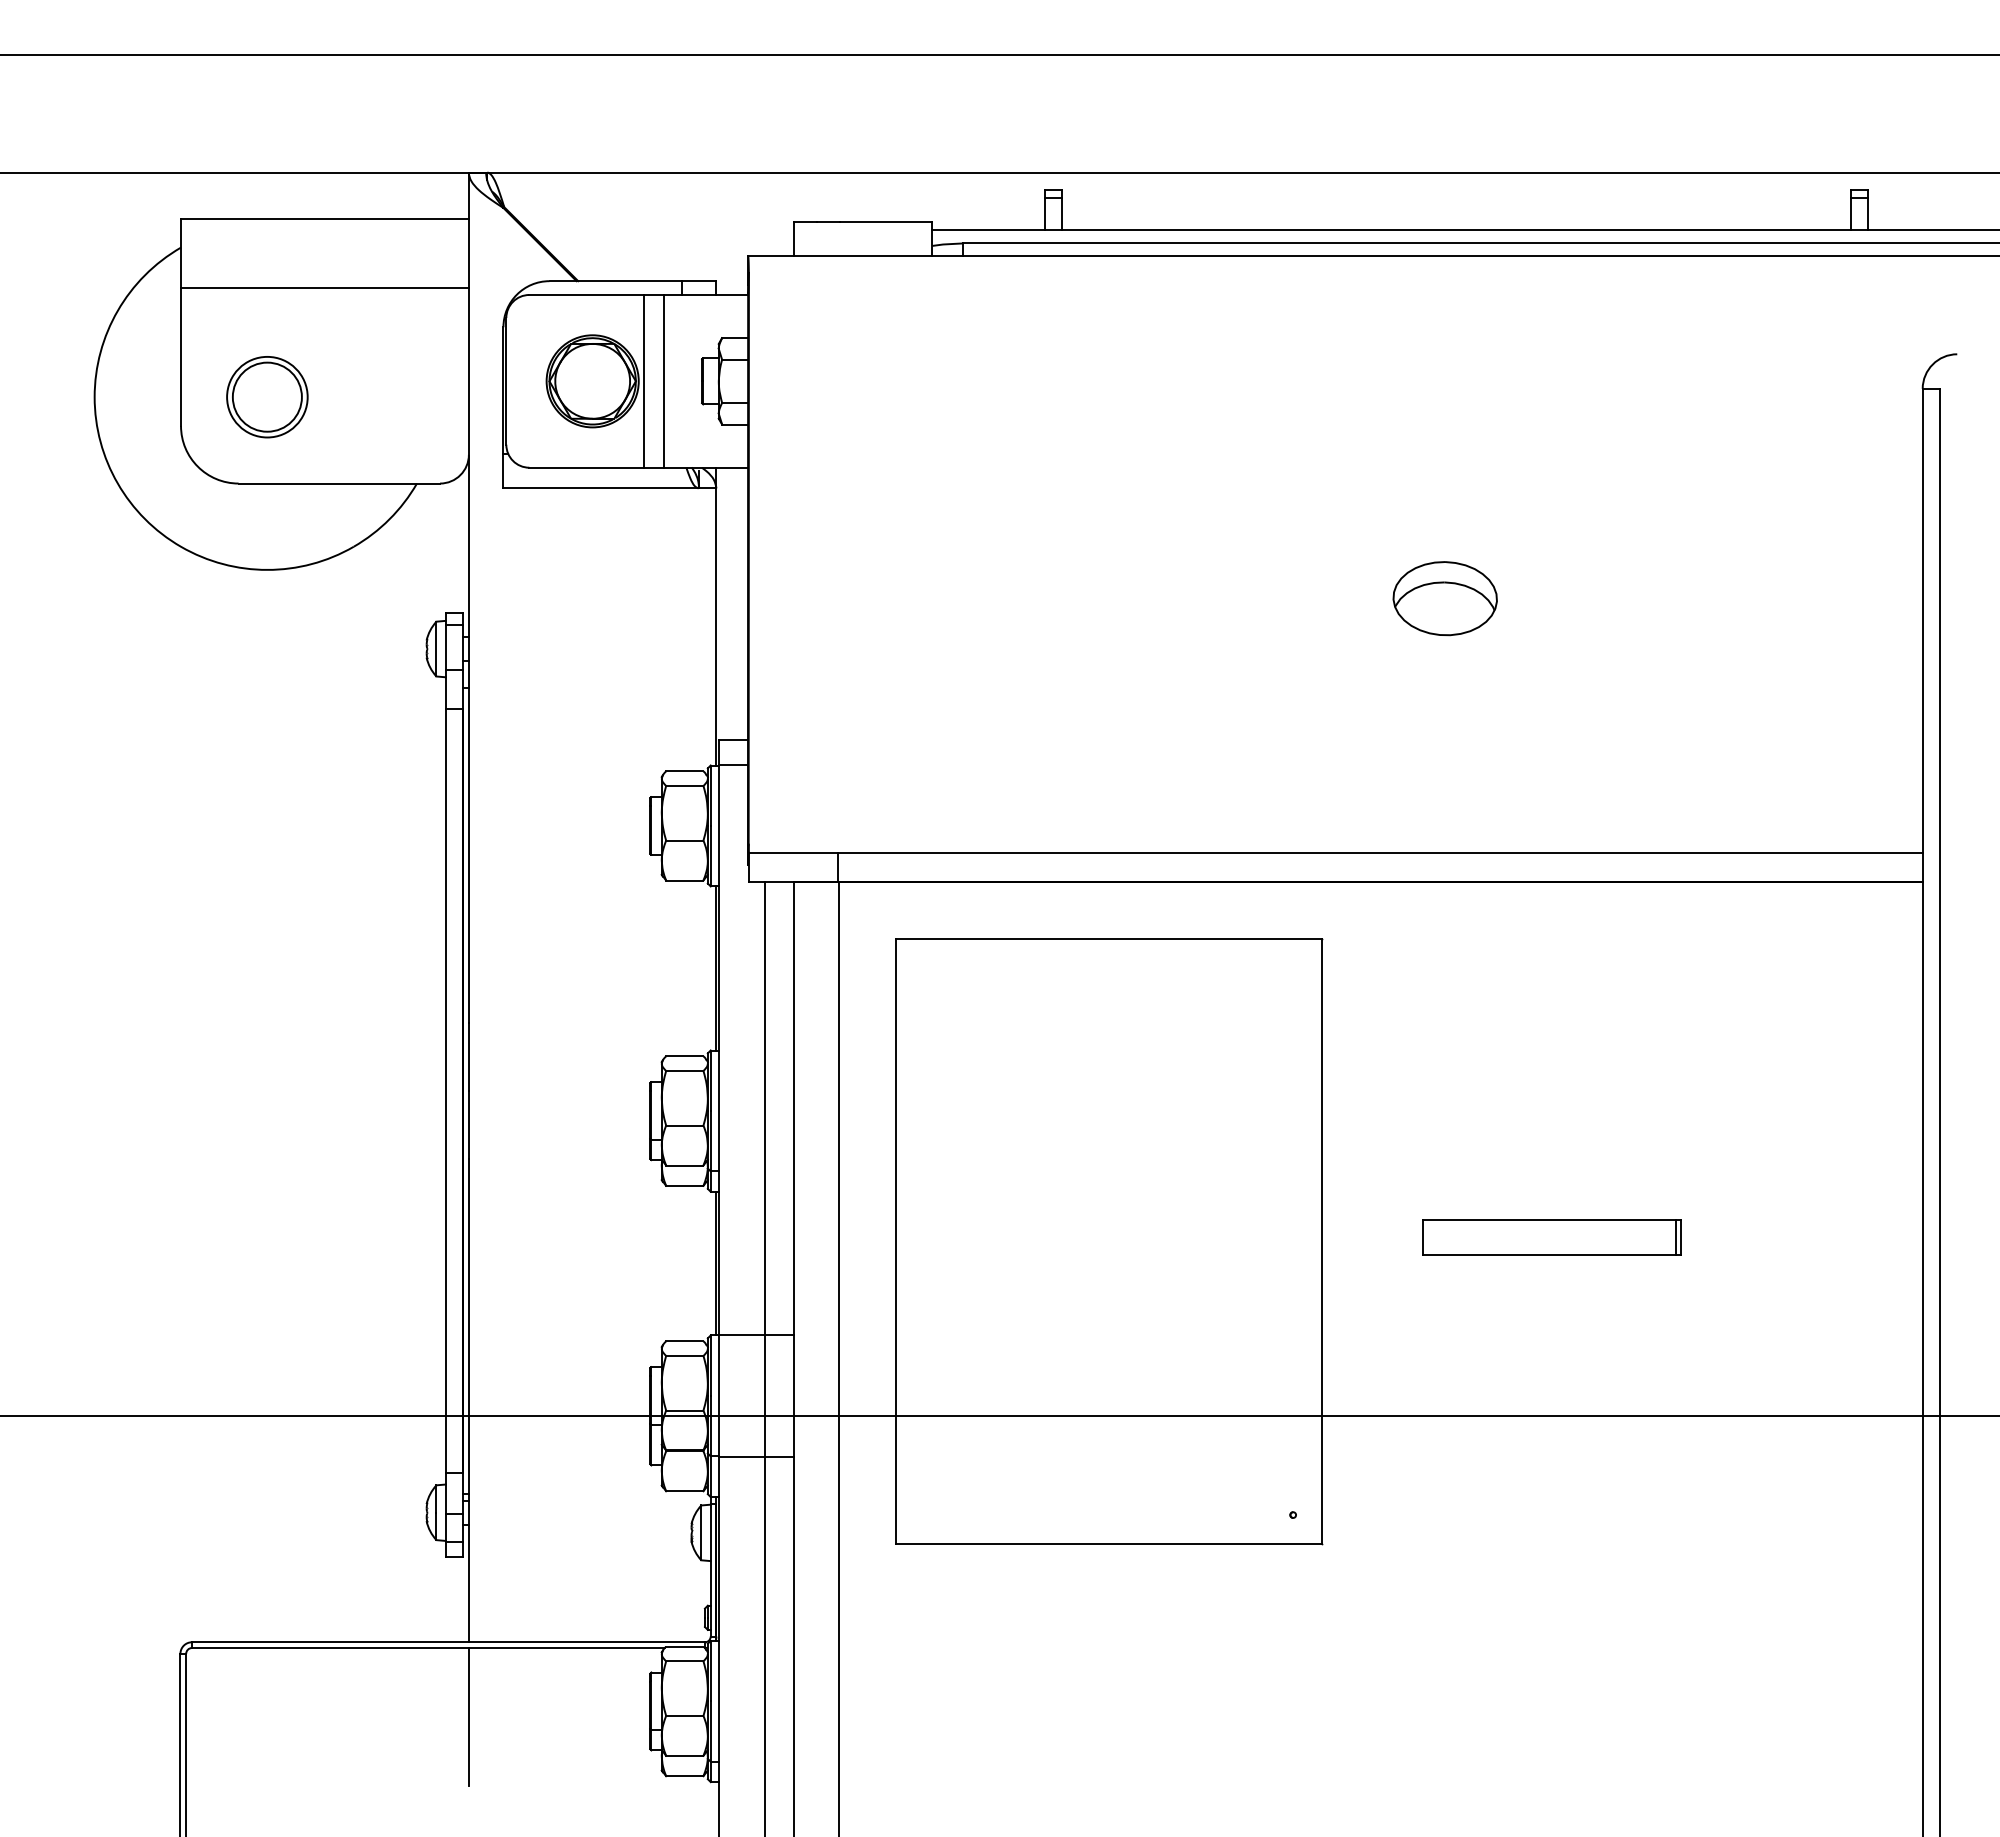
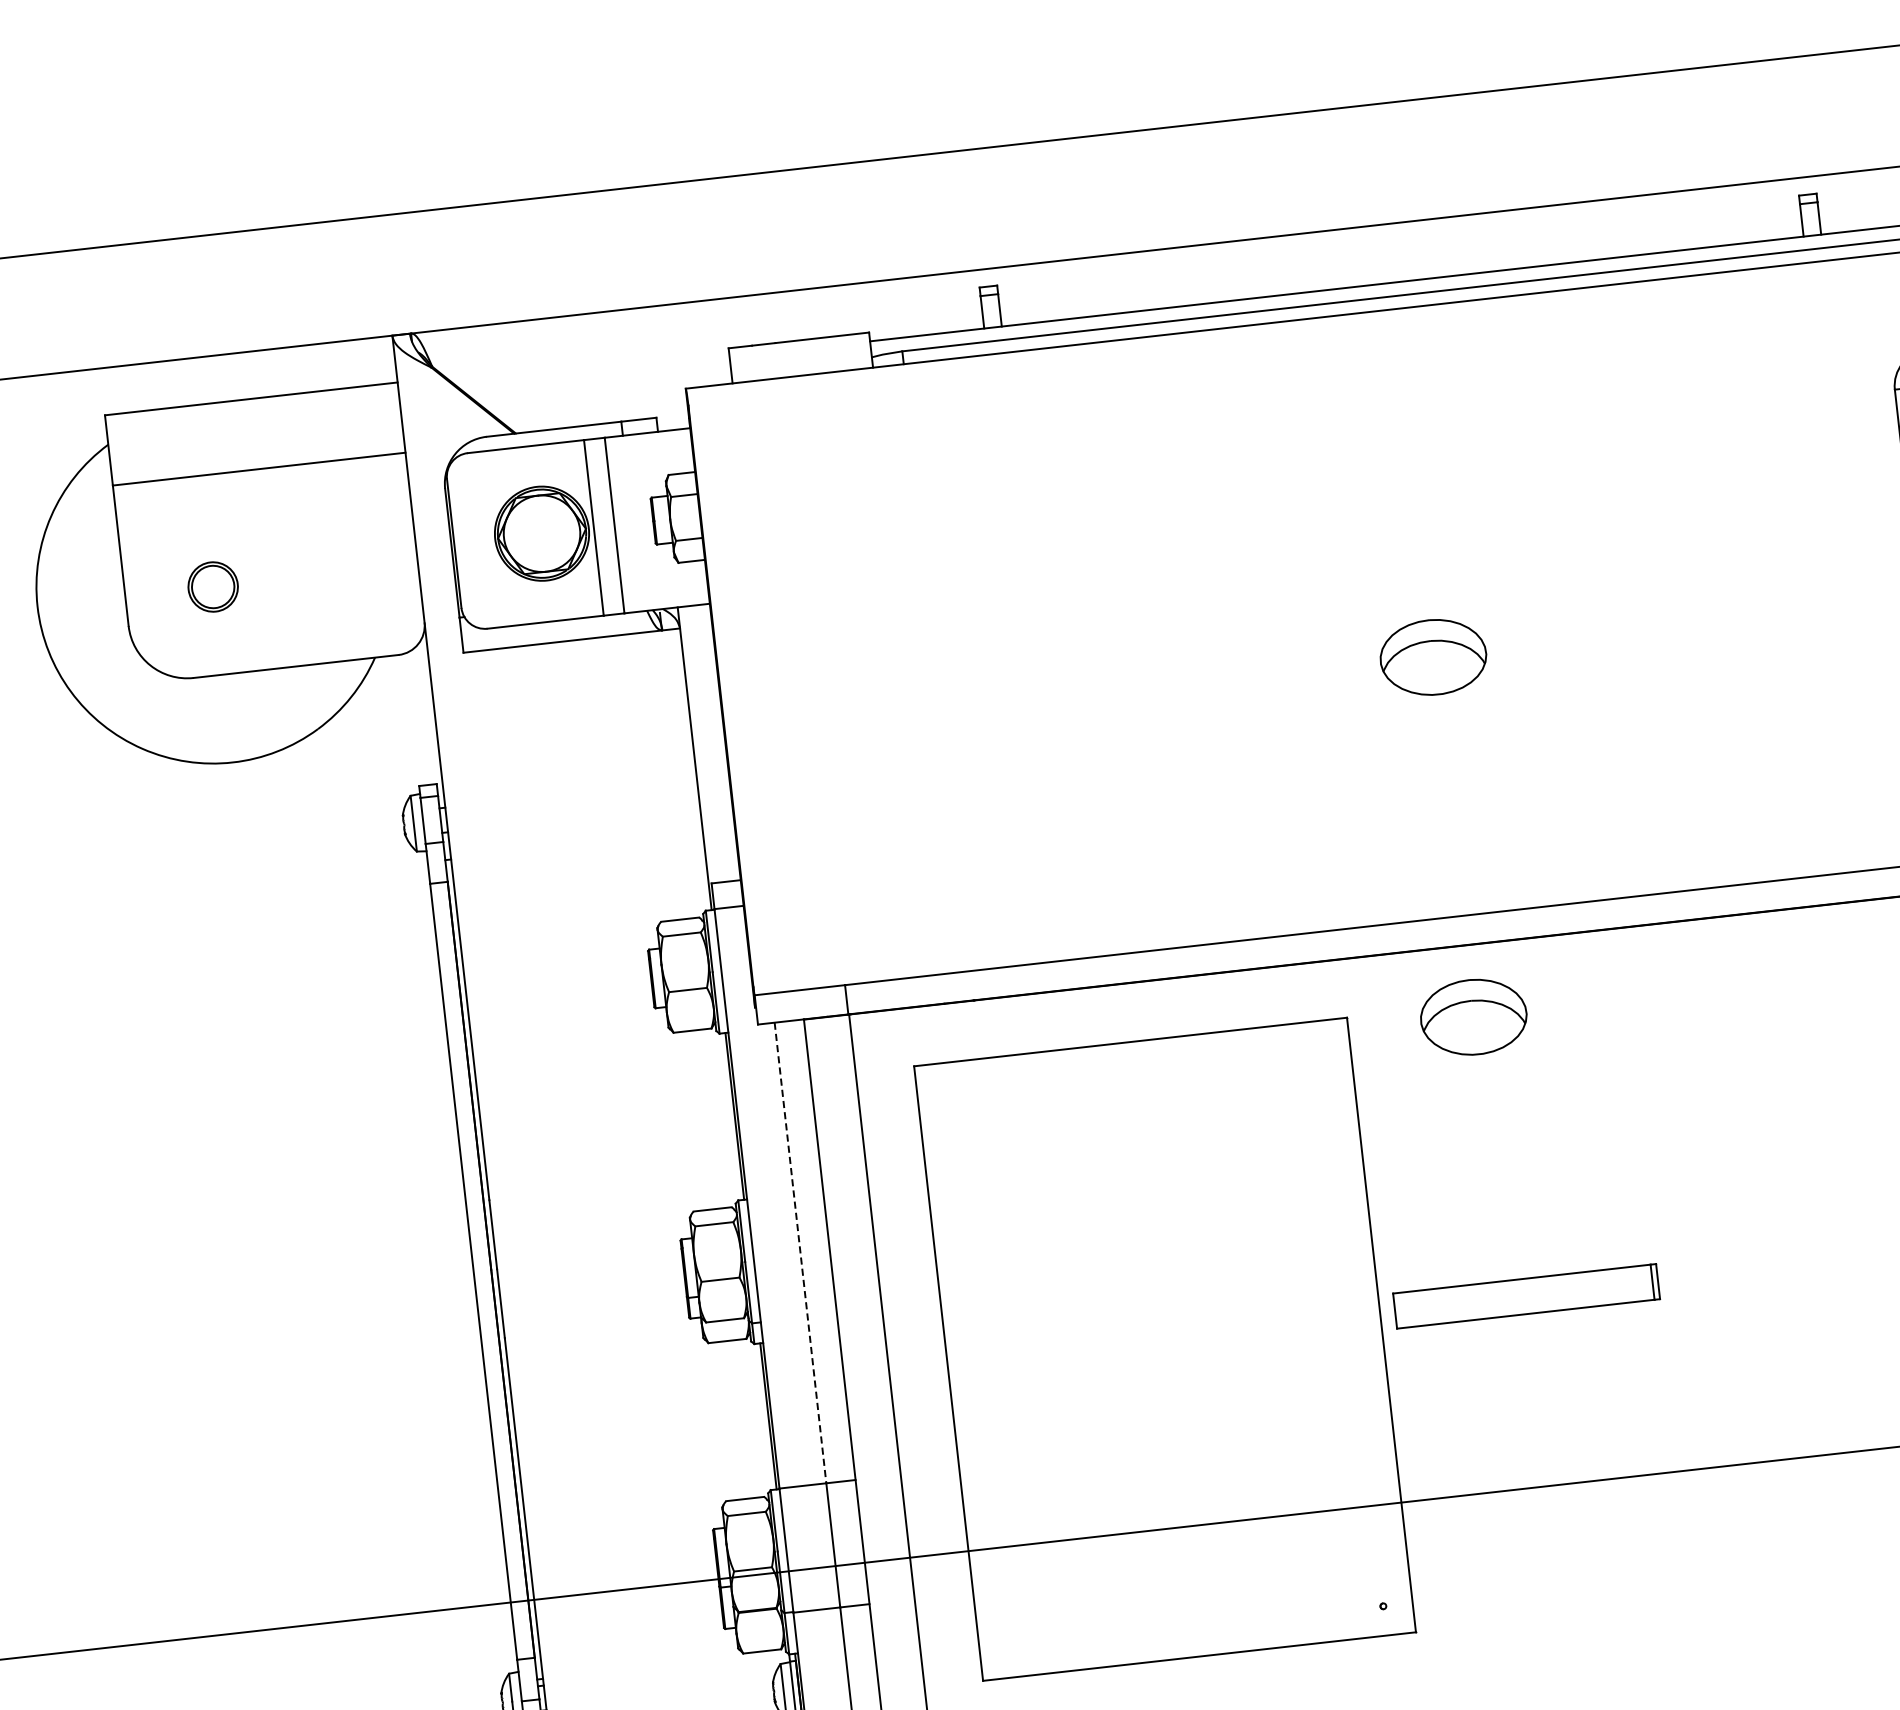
part: (267, 397) -> (213, 587), size x0.6
part: (1444, 952) -> (1473, 1017), added
line: (765, 1108) -> (800, 1253), solid -> dashed
part: (1551, 1237) -> (1525, 1296), moved

